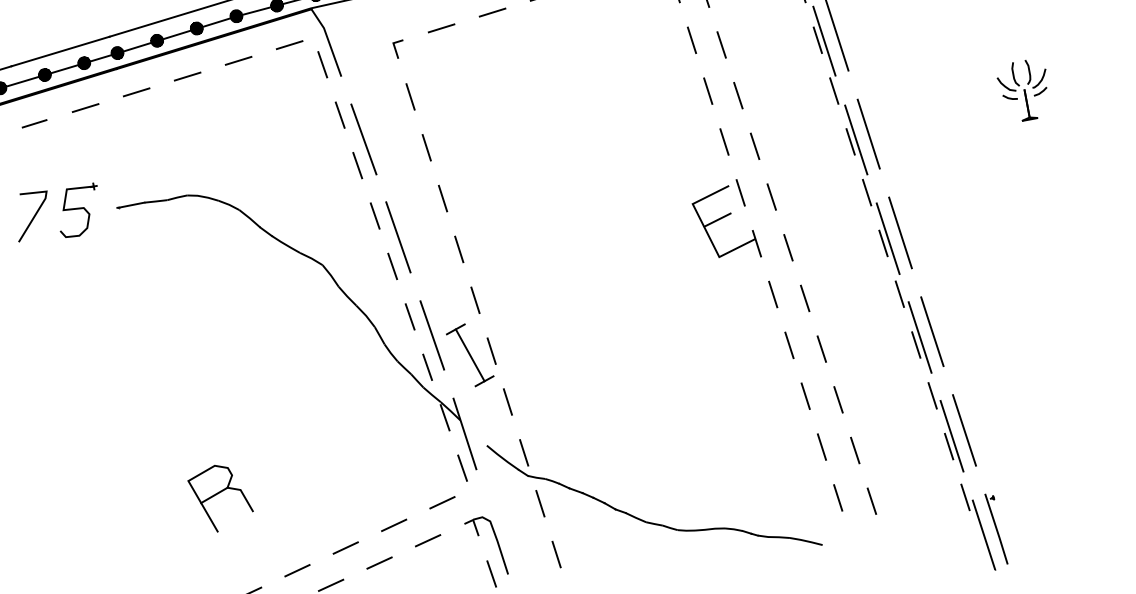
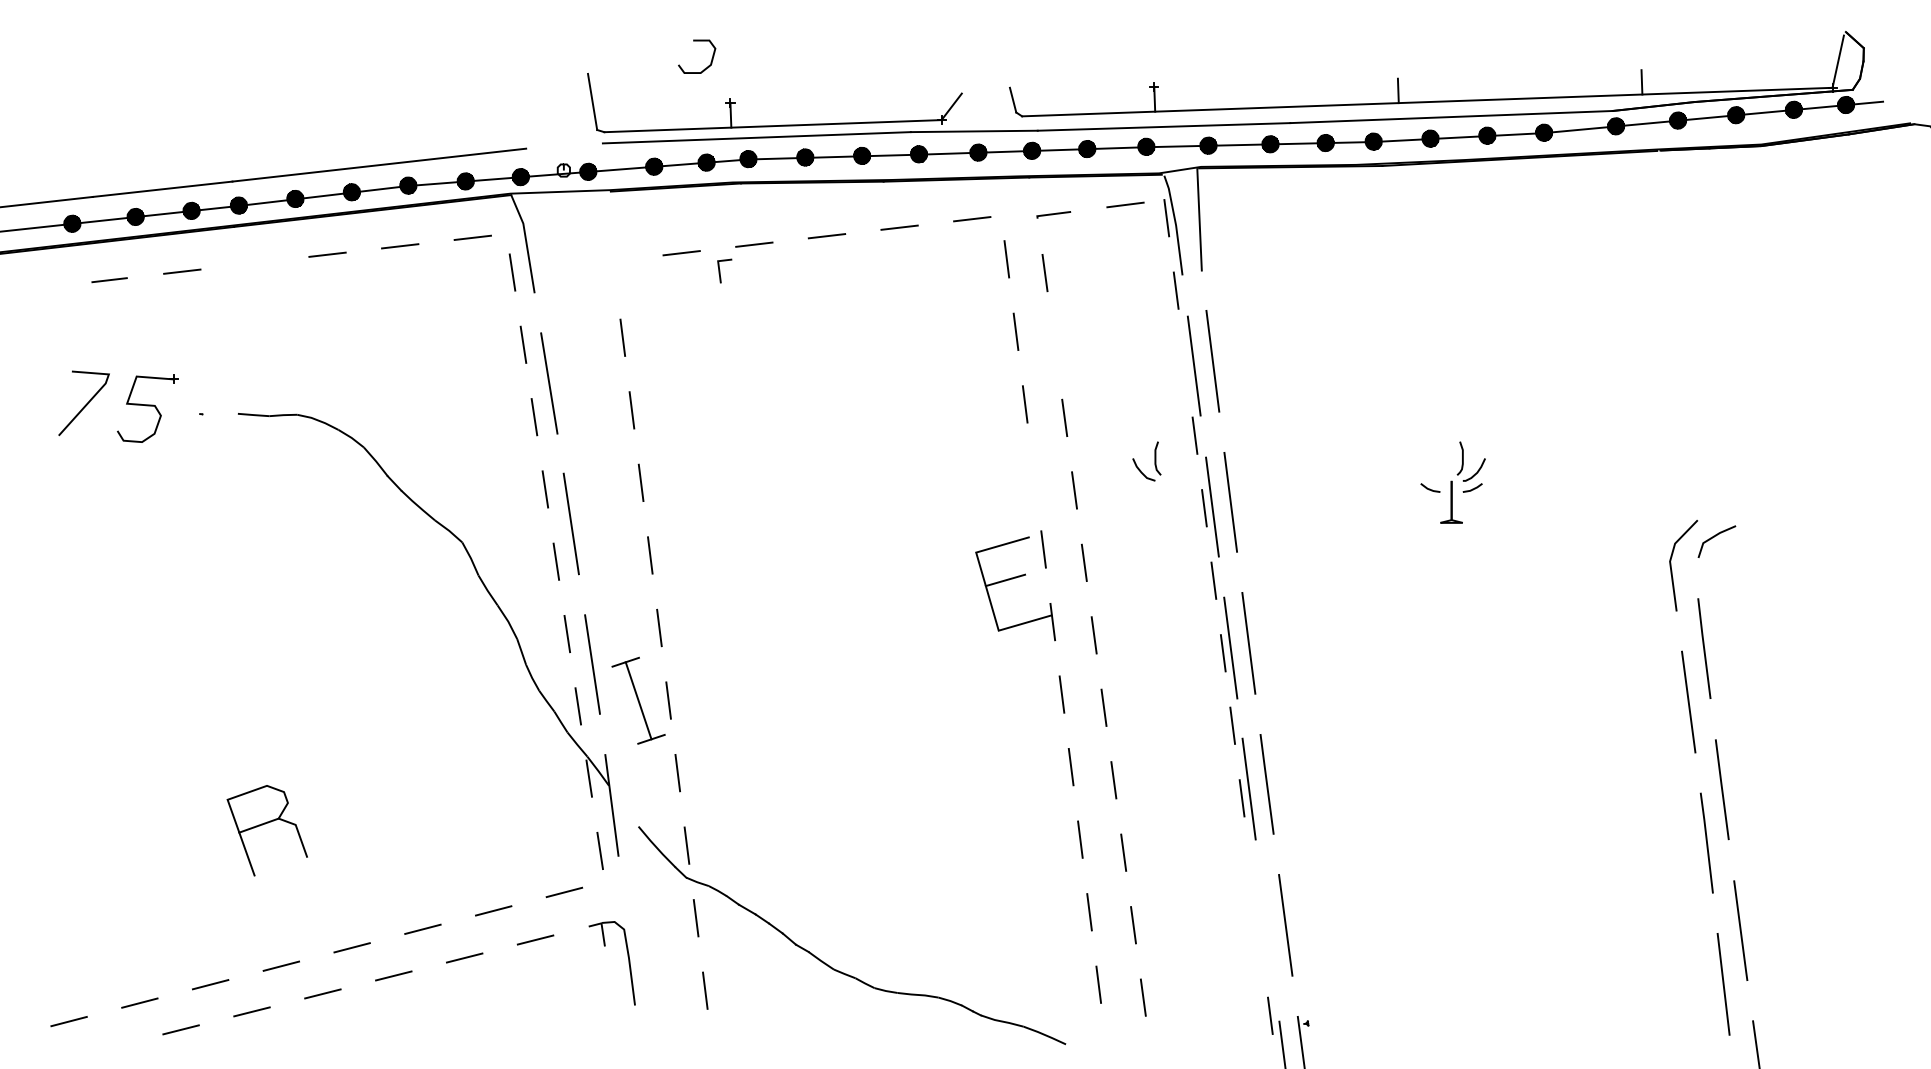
line: (817, 40) -> (1185, 363), removed
line: (721, 45) -> (1054, 345), removed
line: (396, 49) -> (720, 270), moved
part: (1013, 77) -> (1154, 461), moved
line: (136, 92) -> (254, 263), removed
line: (724, 141) -> (1034, 476), removed
line: (131, 204) -> (219, 413), removed
part: (945, 427) -> (1261, 916), removed
line: (491, 573) -> (612, 1000), removed

